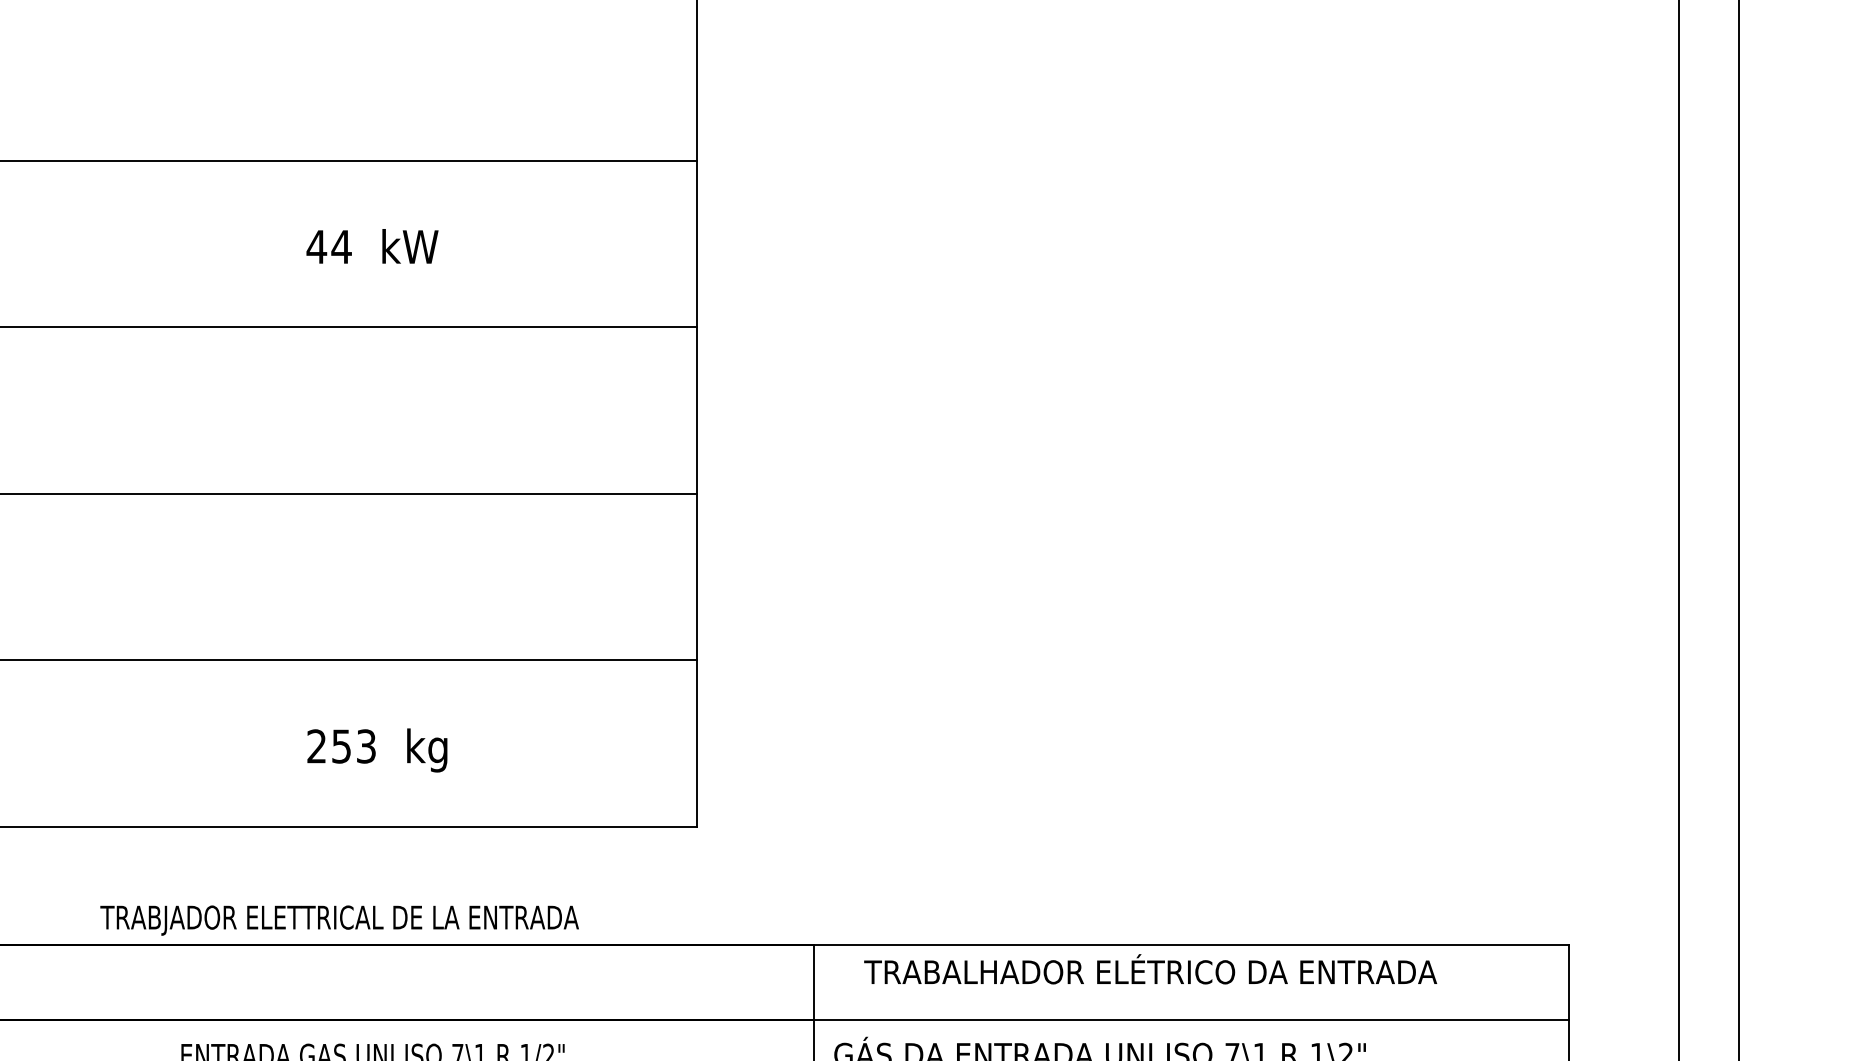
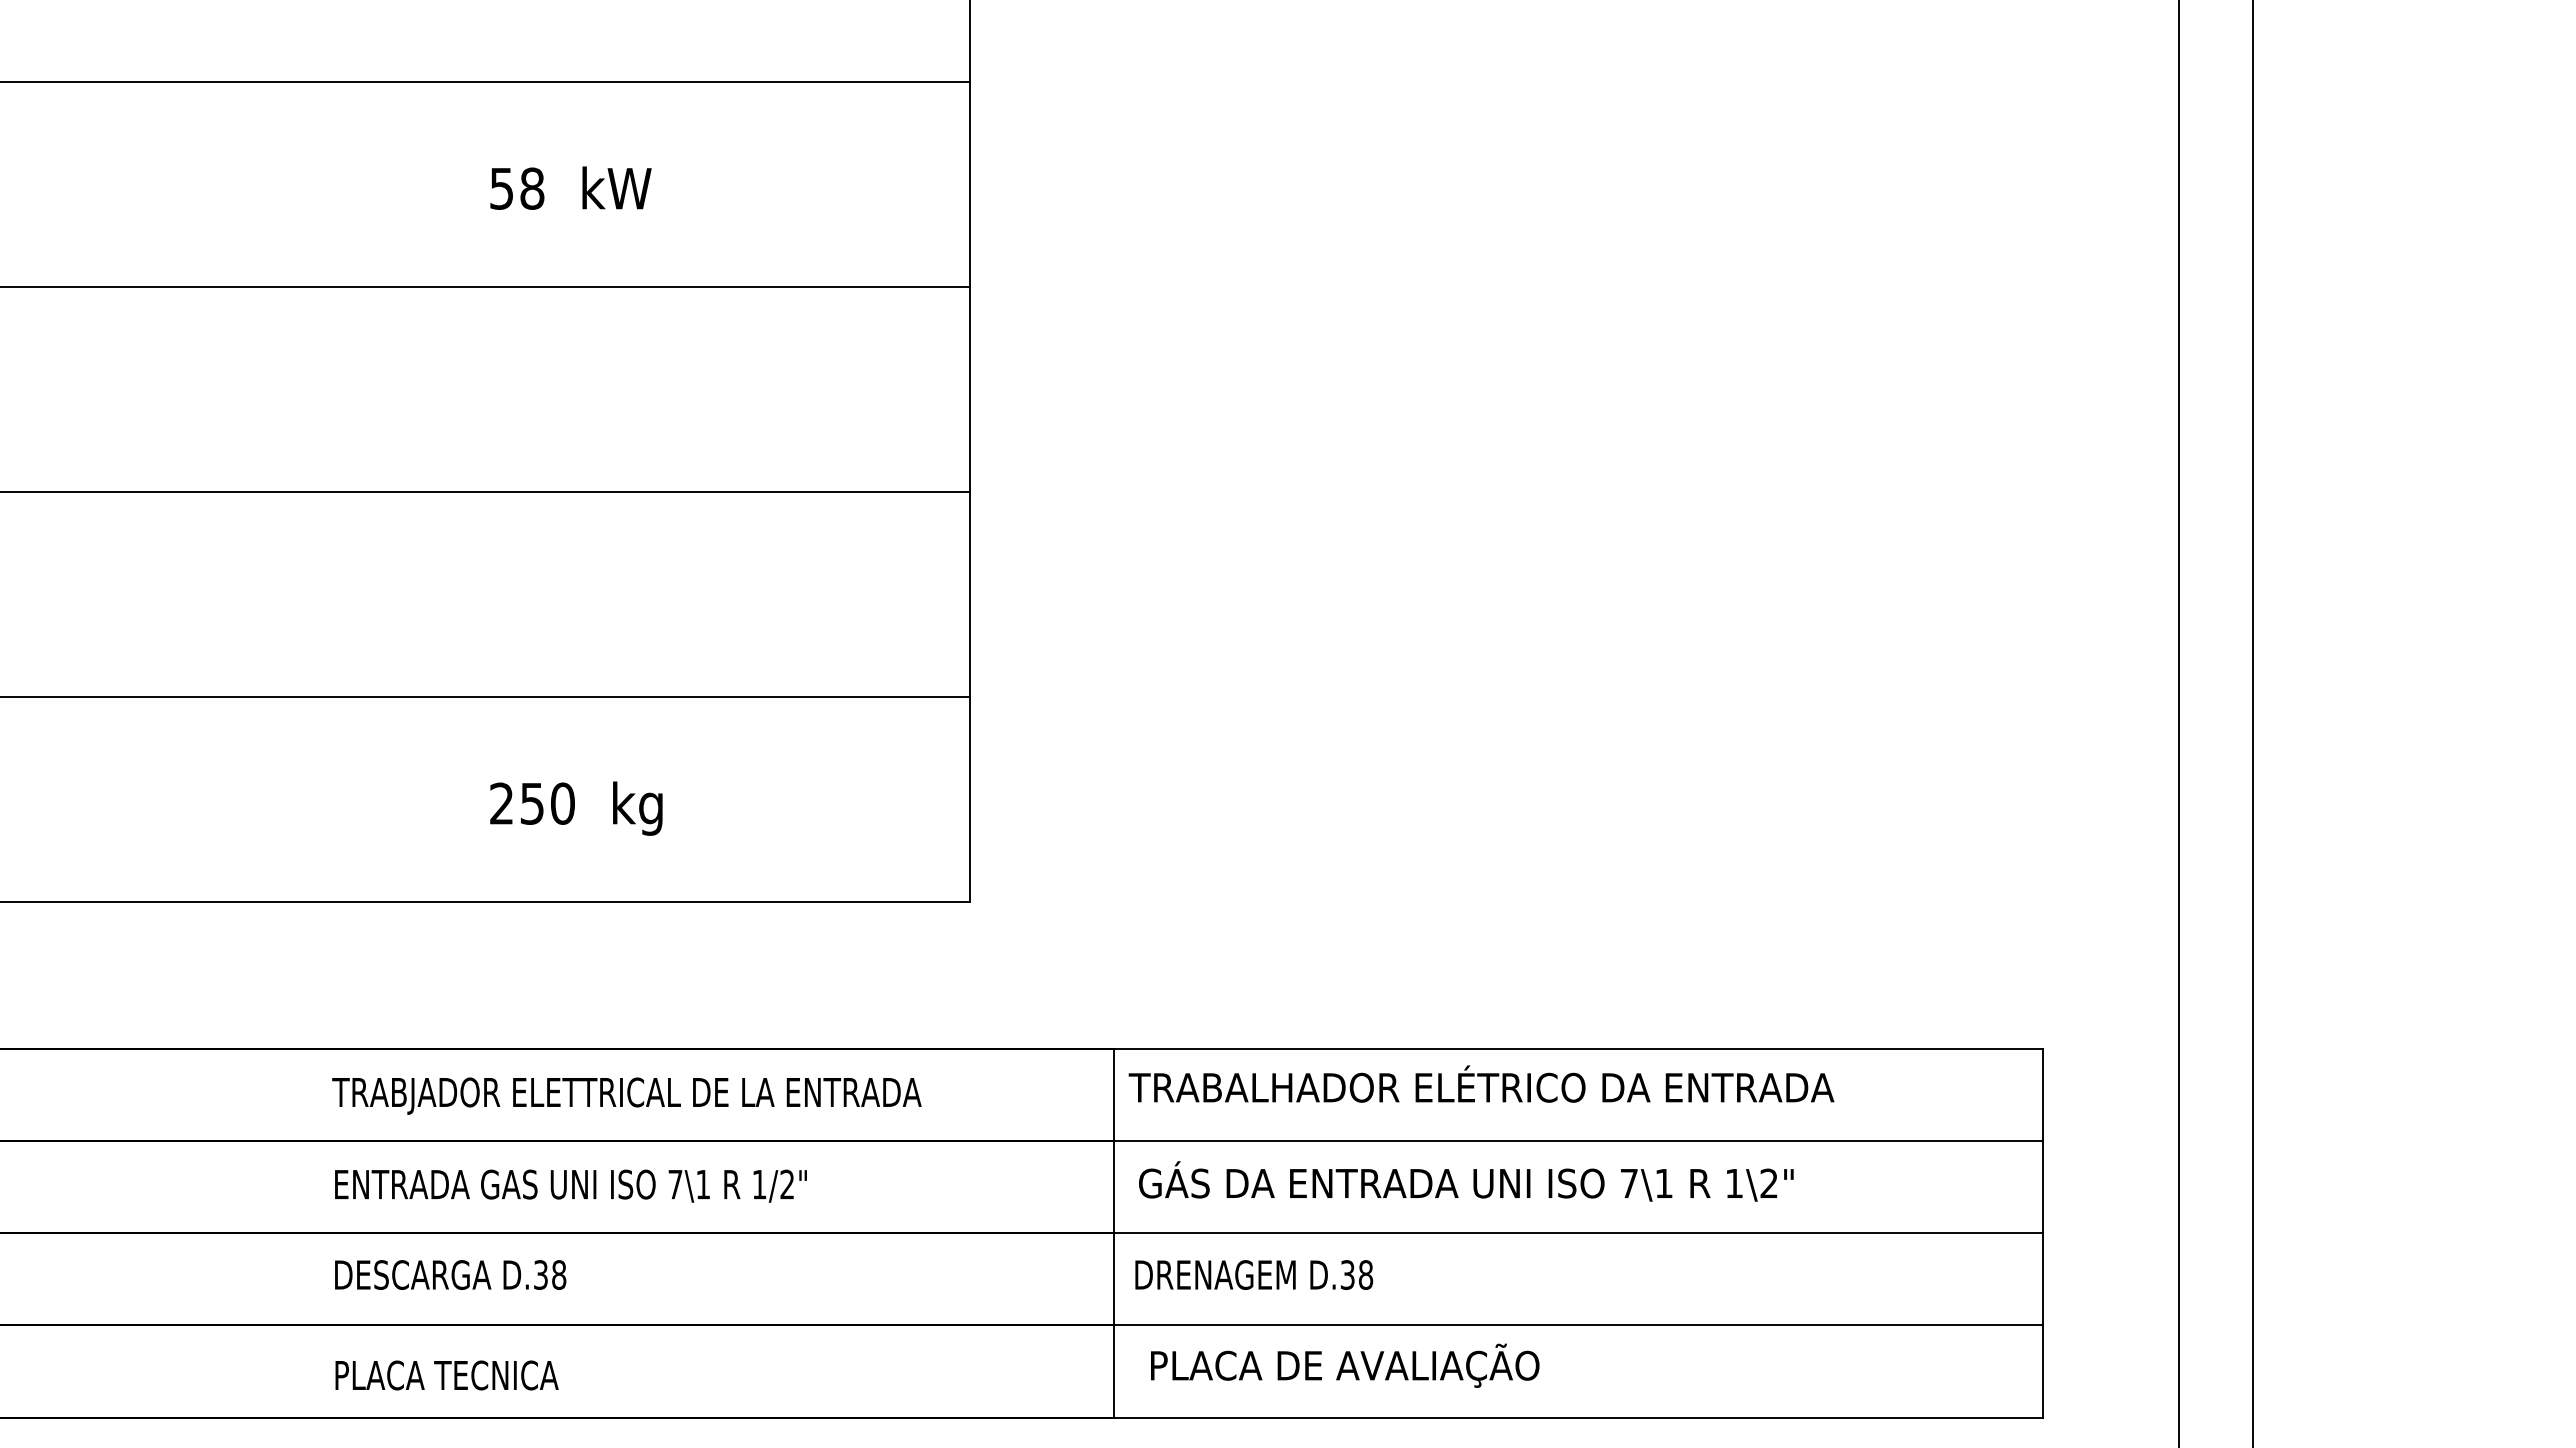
text: (328, 246) -> (516, 188), 44 -> 58
text: (366, 746) -> (562, 803), 253 -> 250
text: (339, 920) -> (626, 1095), moved
text: (1150, 968) -> (1481, 1083), moved

